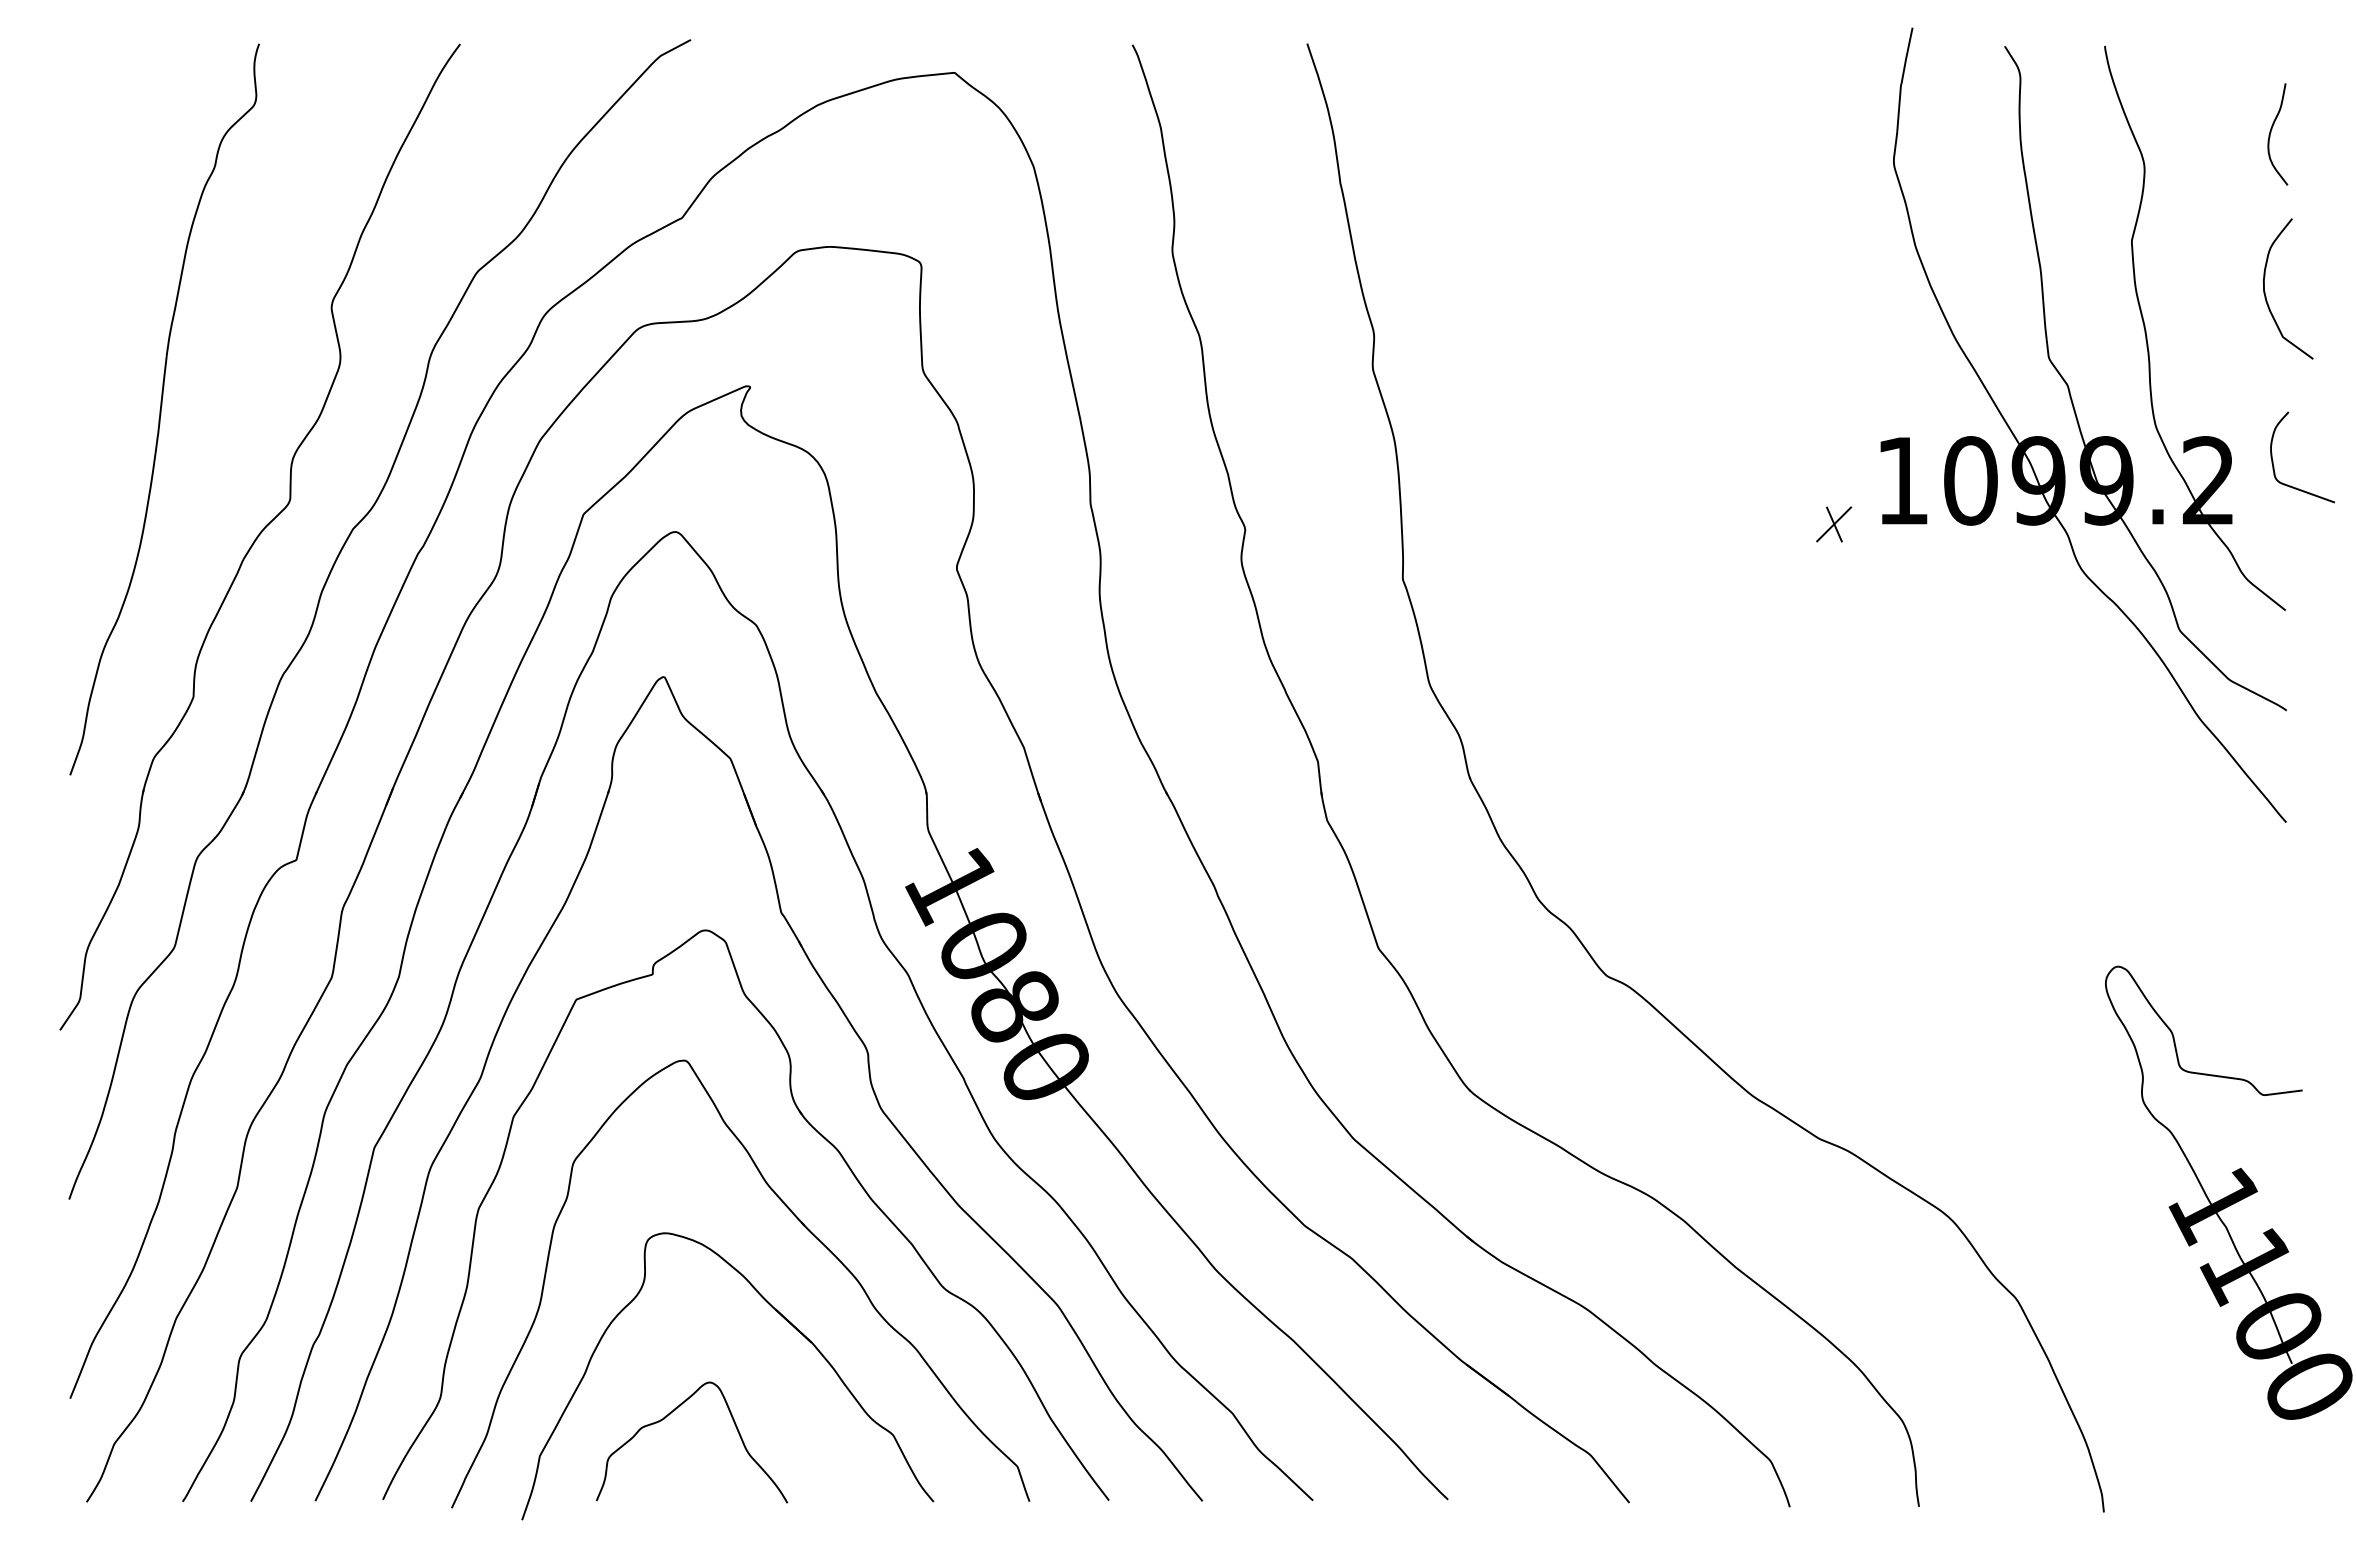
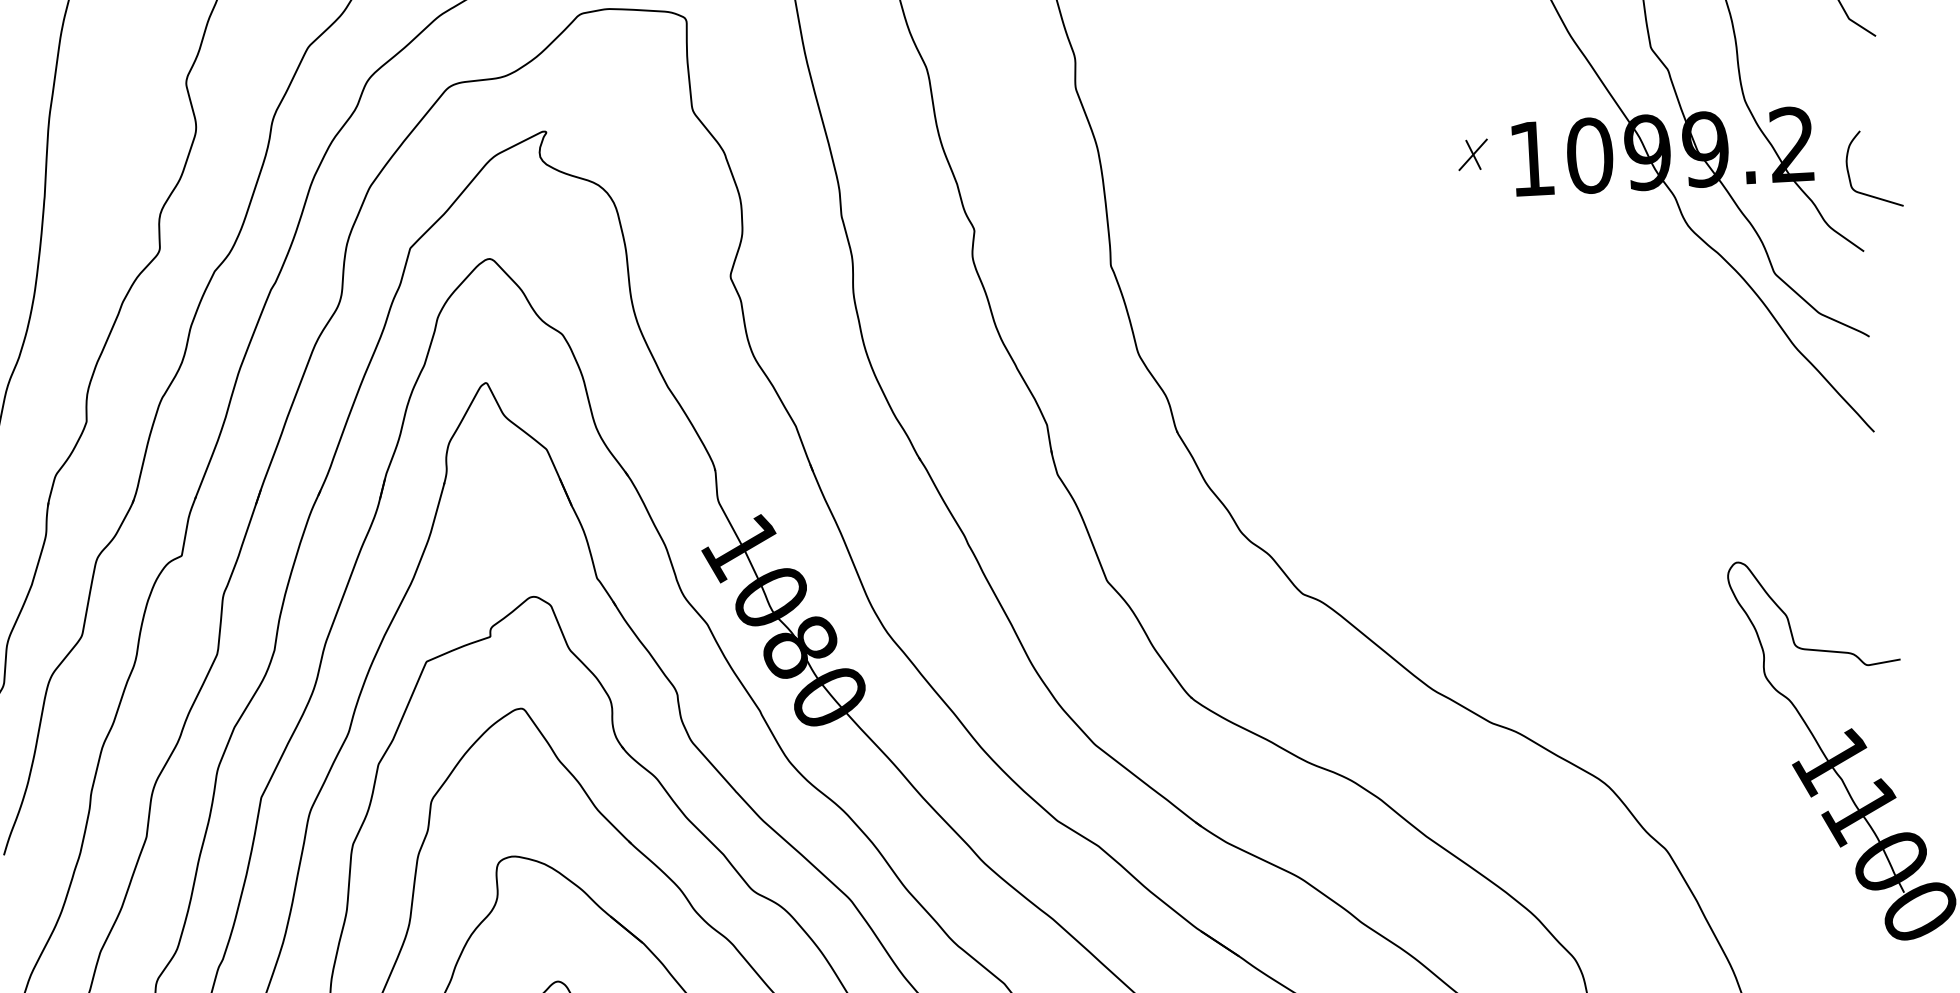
curve: (2273, 460) -> (1849, 172), moved
part: (1834, 524) -> (1473, 154), moved

